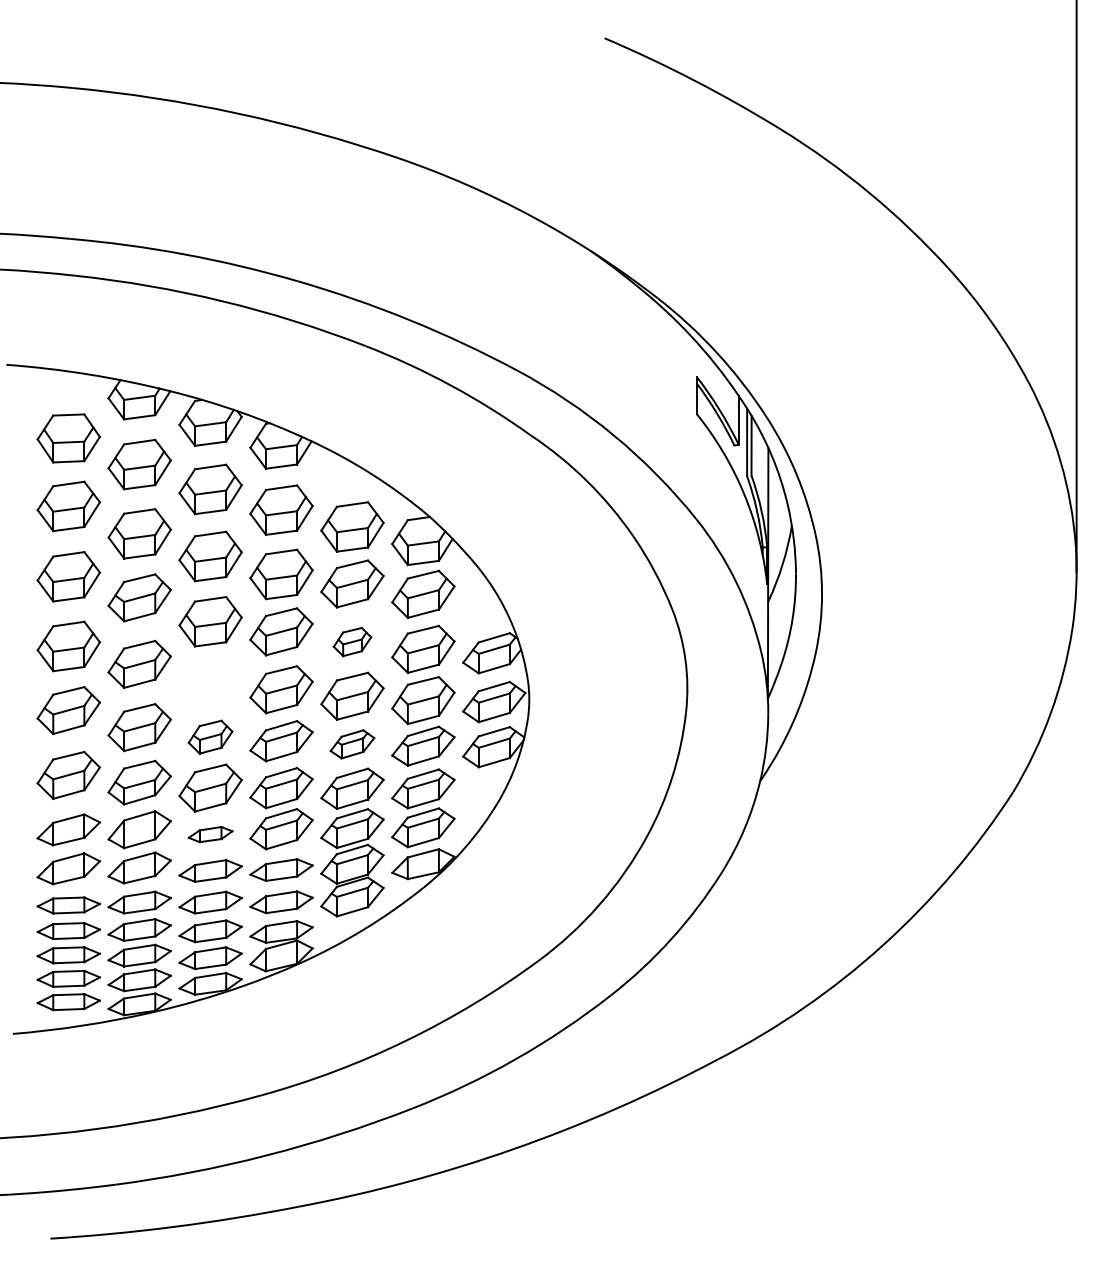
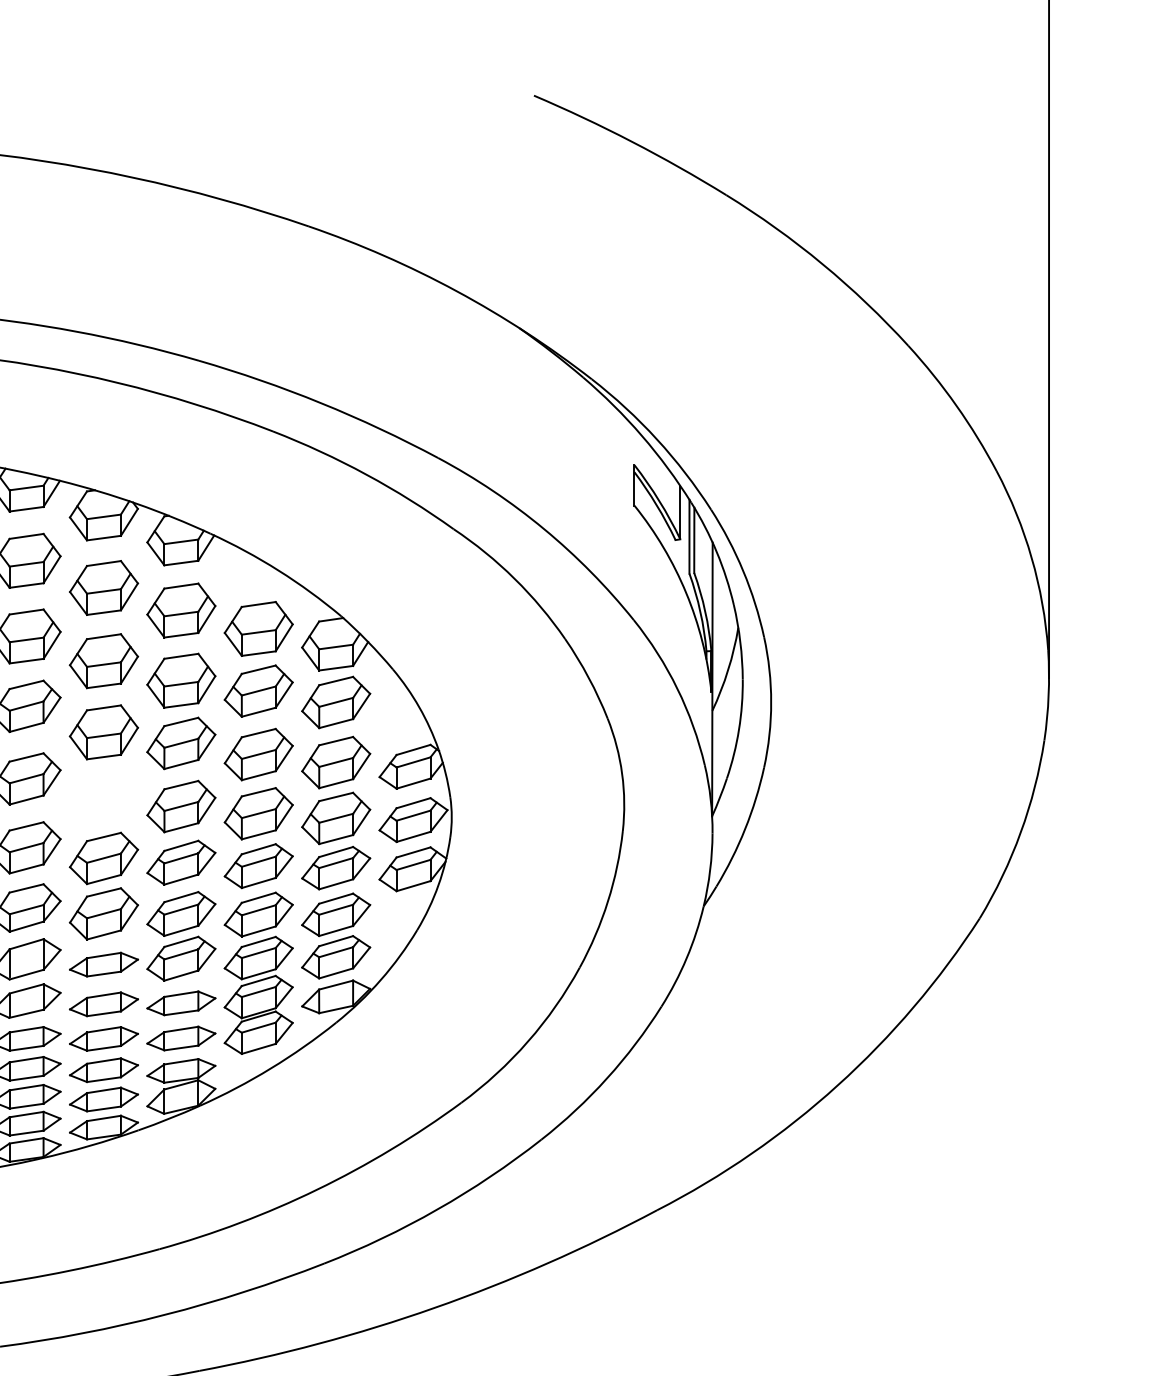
part: (352, 641) -> (258, 753), size x1.67
part: (210, 736) -> (103, 857), size x1.43
part: (352, 744) -> (258, 866), size x1.43
part: (210, 834) -> (103, 964), size x1.43

